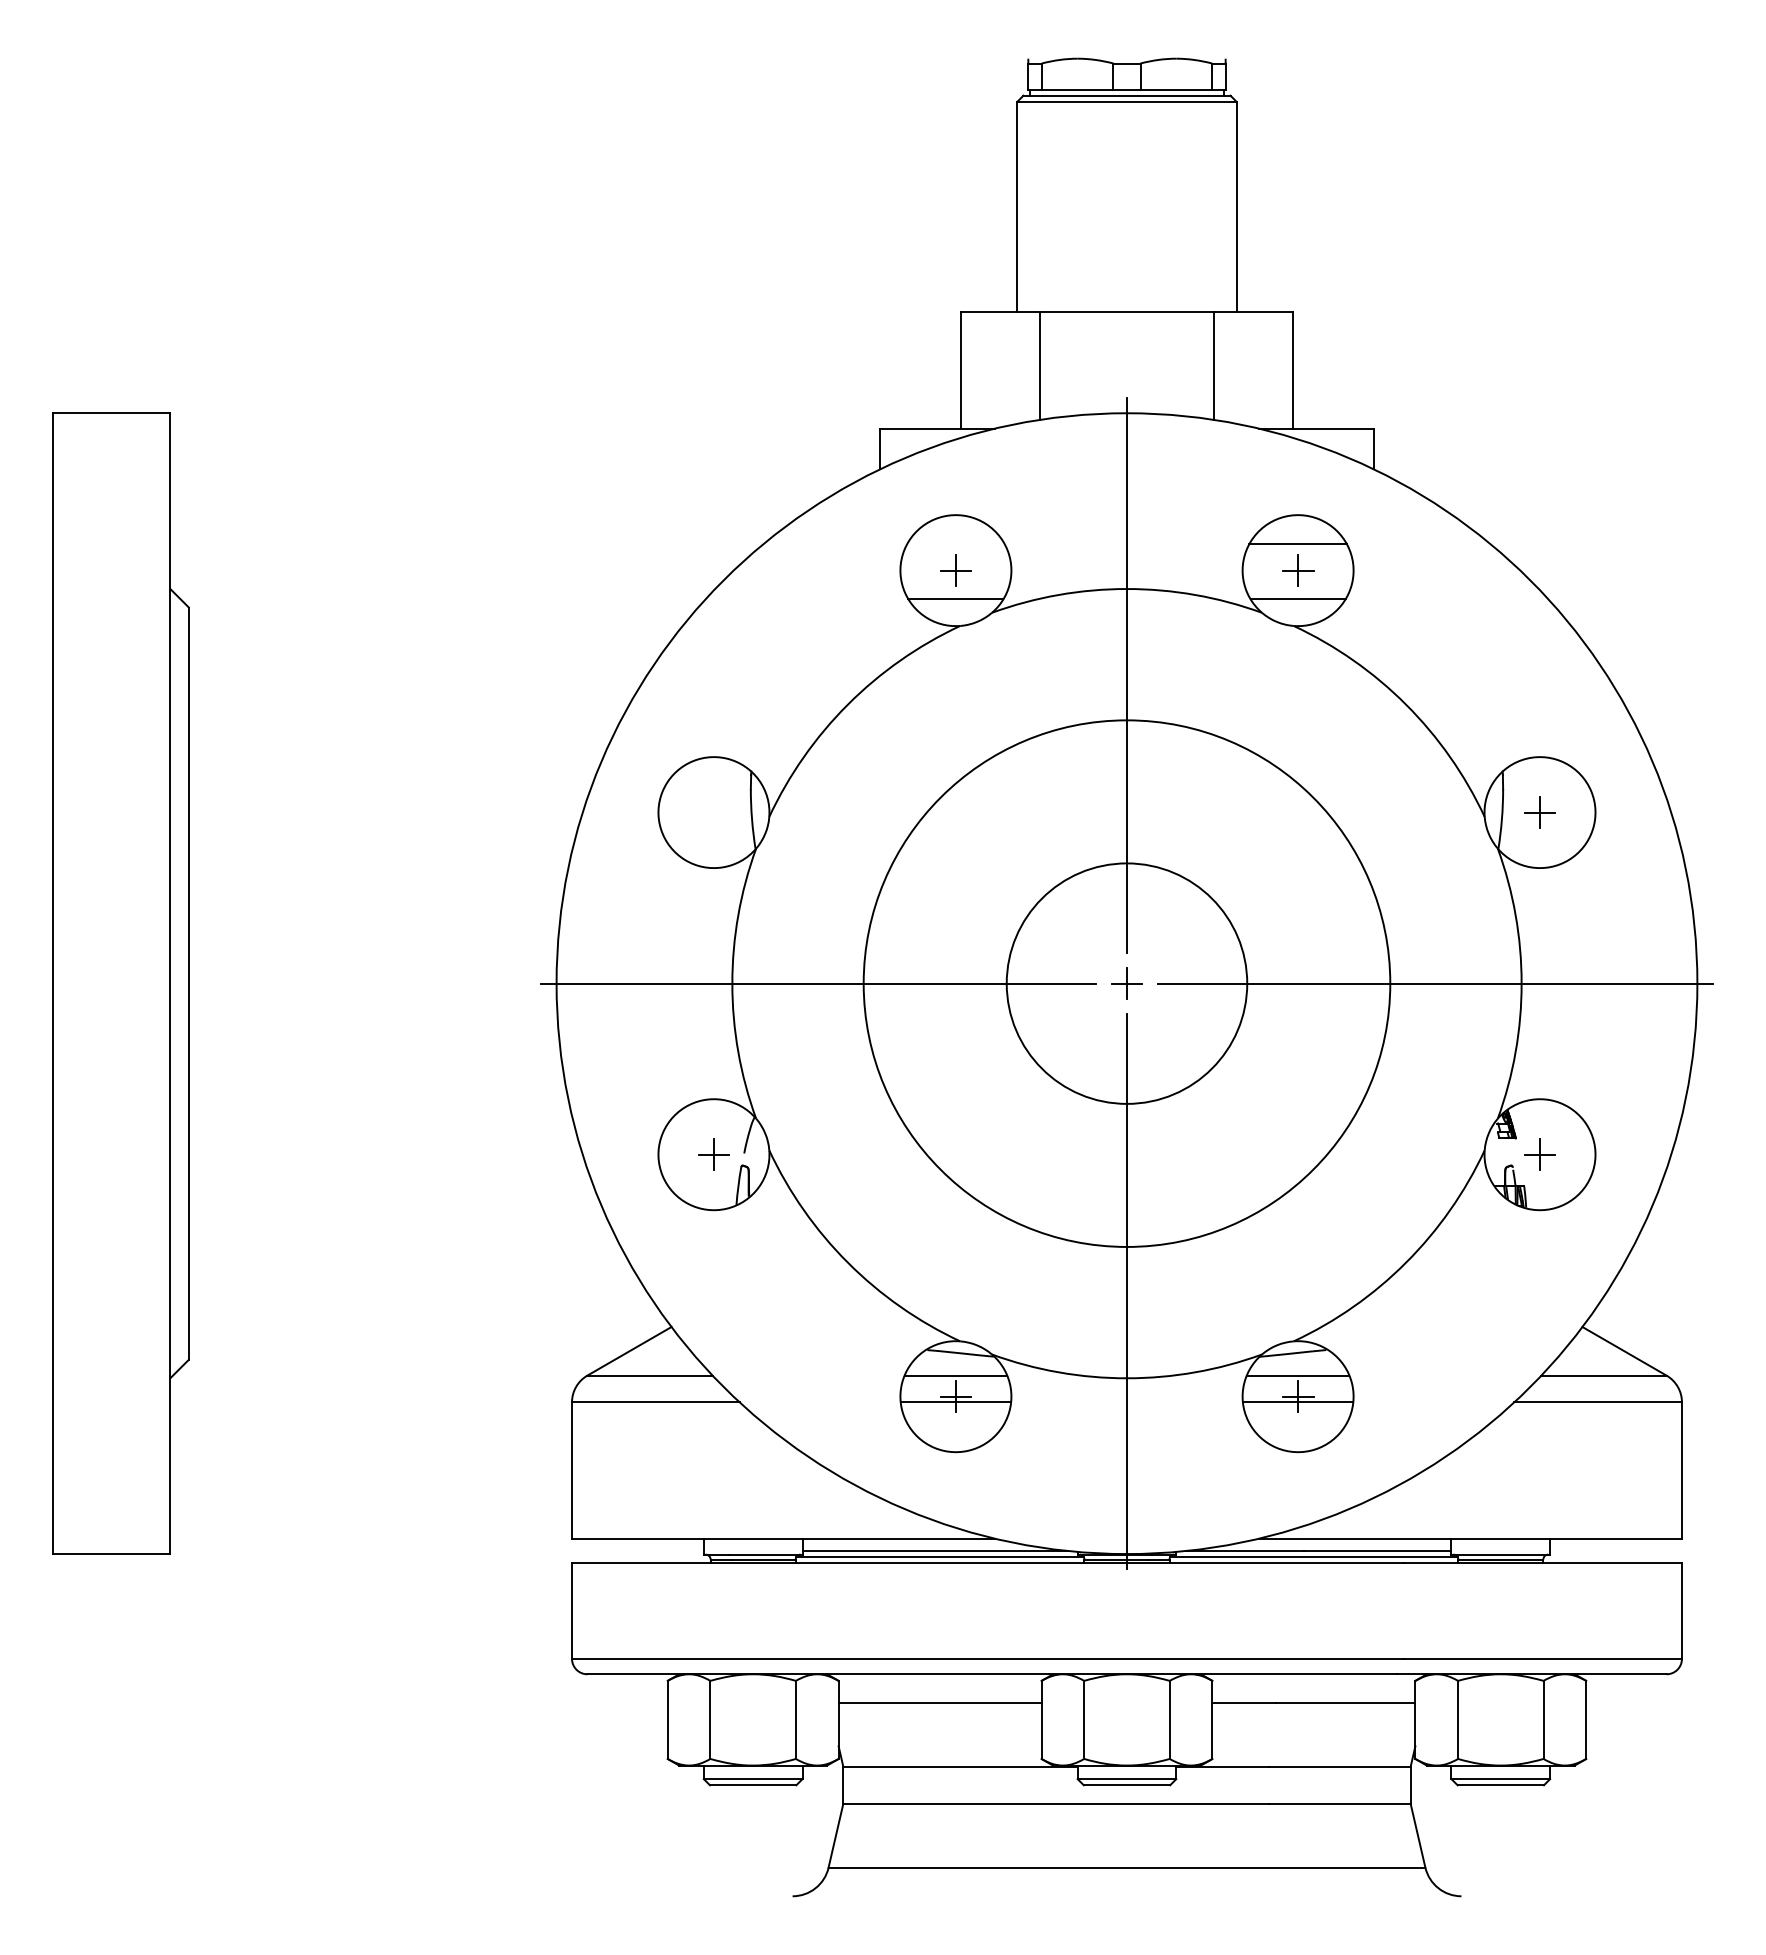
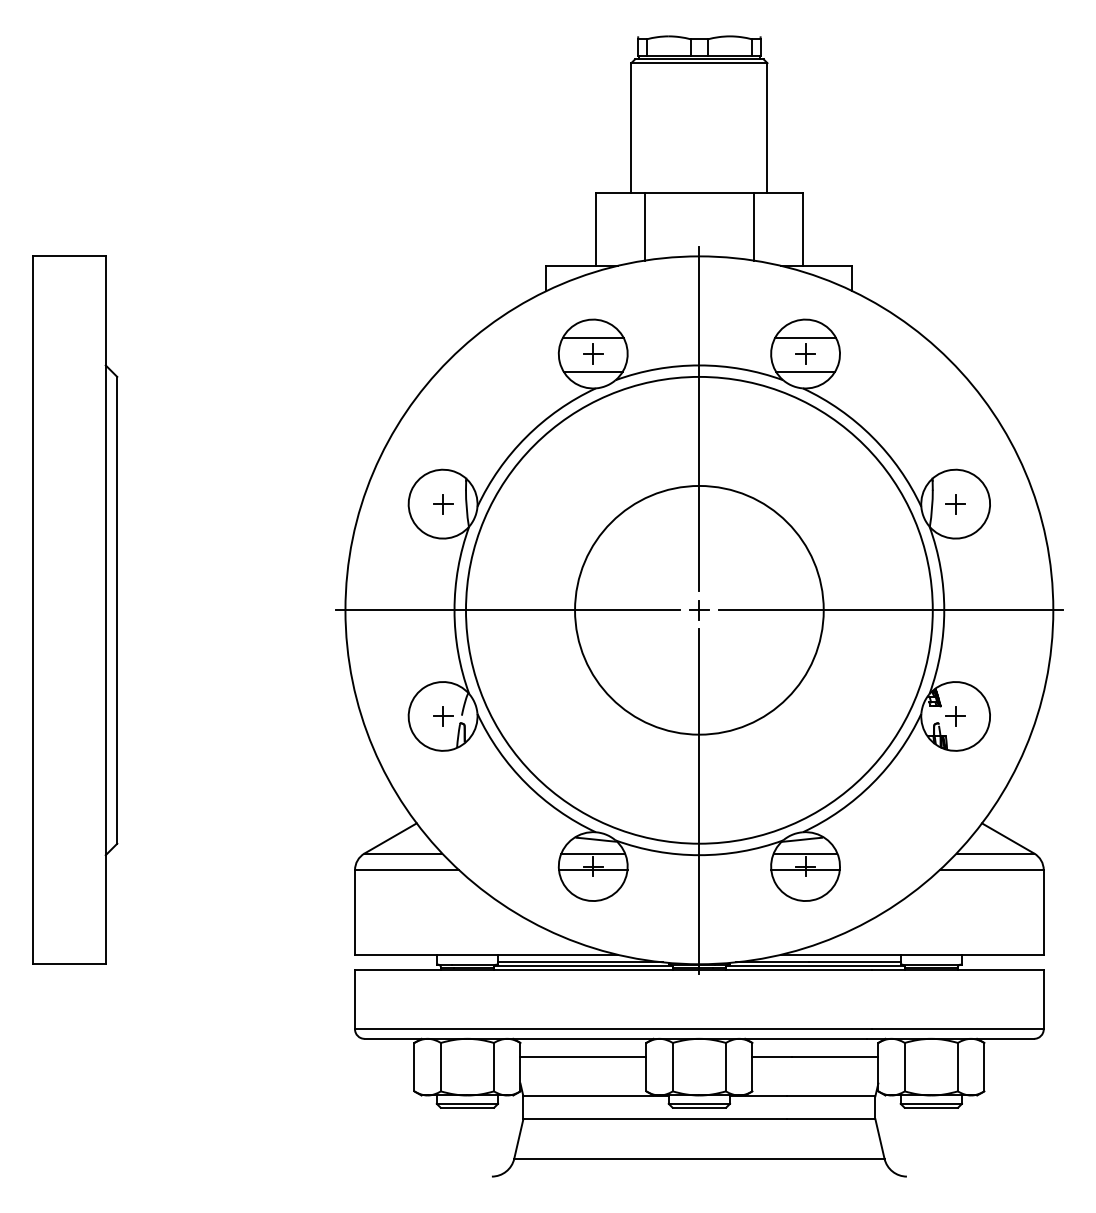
line: (954, 543) -> (592, 337), added
part: (714, 813) -> (443, 504), added
circle: (1125, 982) -> (698, 609), size x1.43
circle: (1127, 982) -> (699, 609), size x1.67

